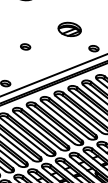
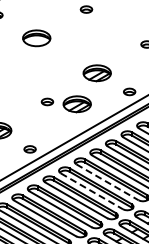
part: (49, 52) -> (76, 104), added
line: (64, 119) -> (107, 182), solid -> dashed
line: (50, 125) -> (91, 191), solid -> dashed

